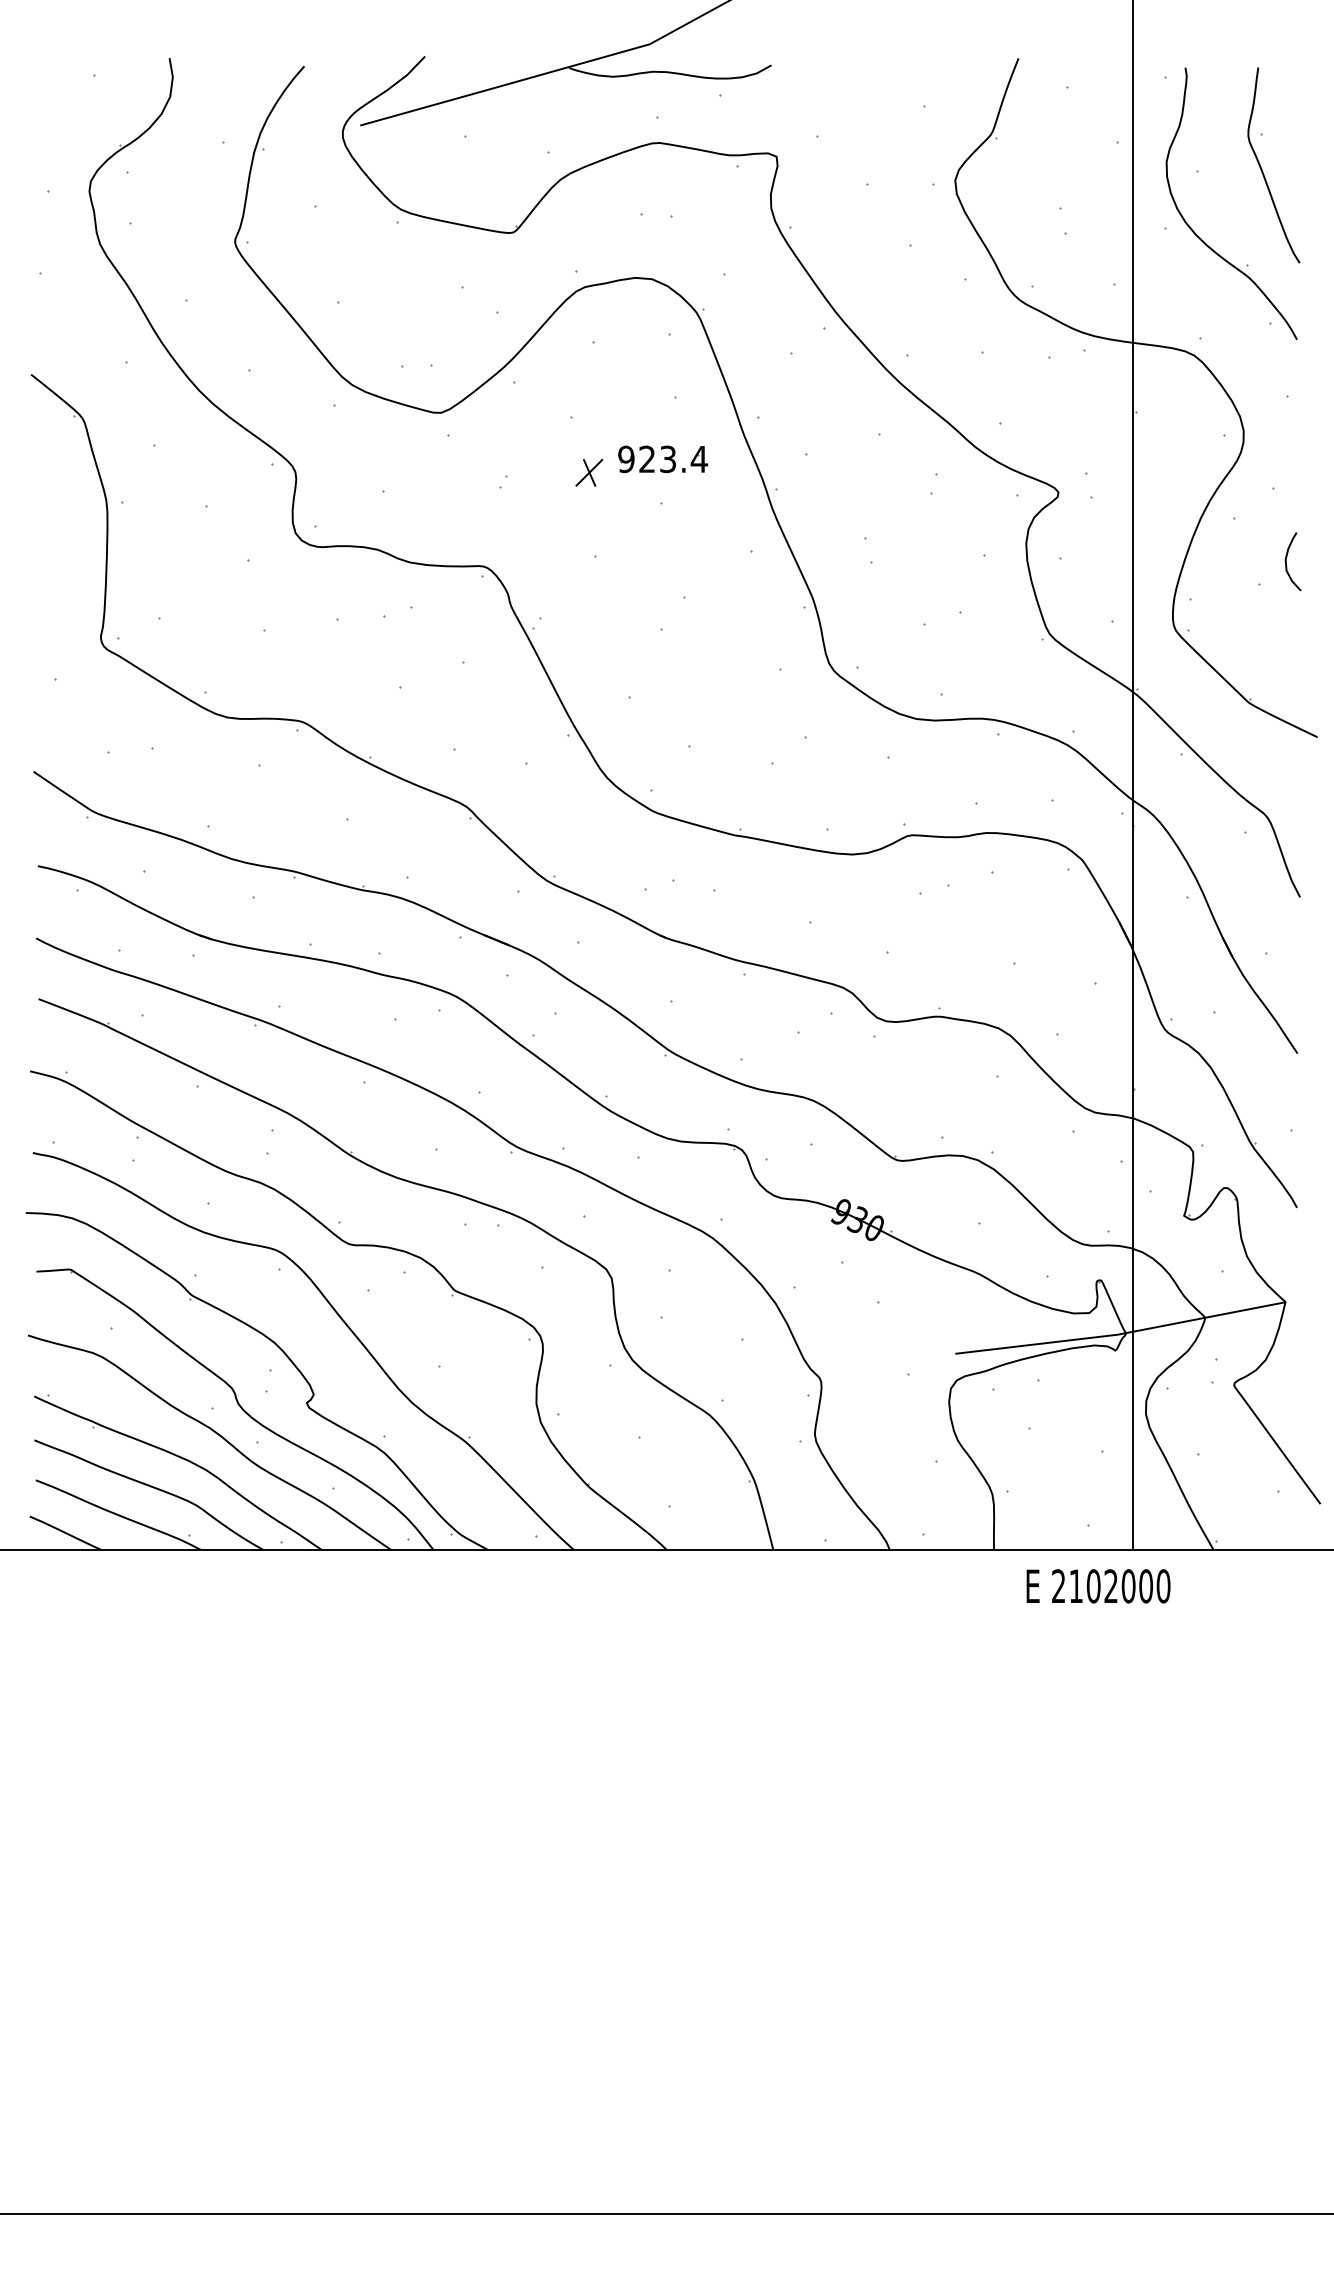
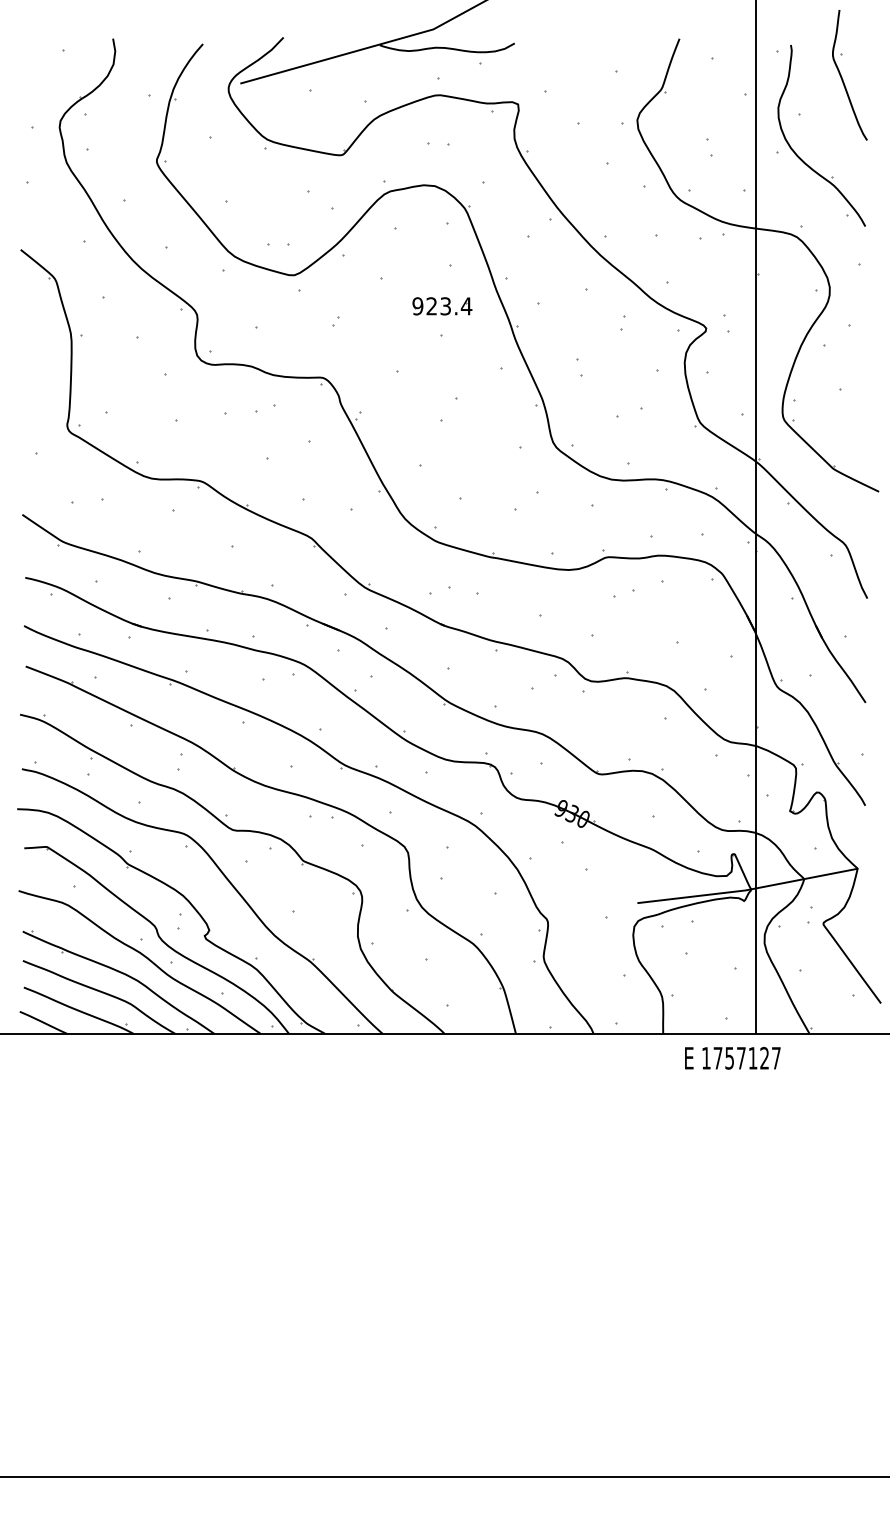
part: (1264, 171) -> (843, 79), moved
part: (588, 471) -> (392, 314), removed
curve: (1286, 561) -> (858, 374), removed
text: (1111, 1585) -> (741, 1057), 2102000 -> 1757127

